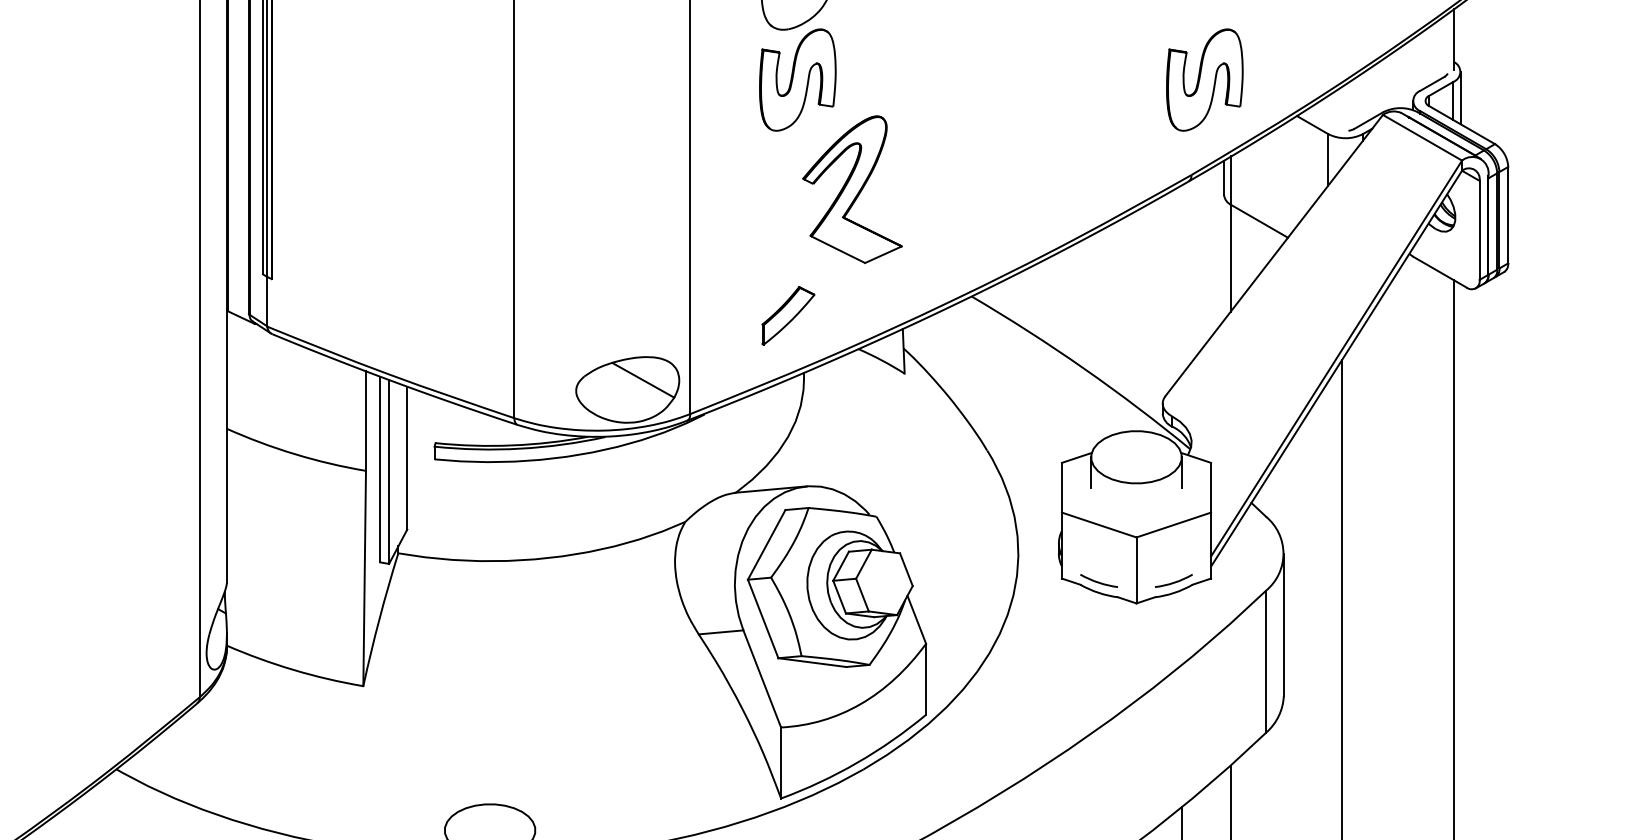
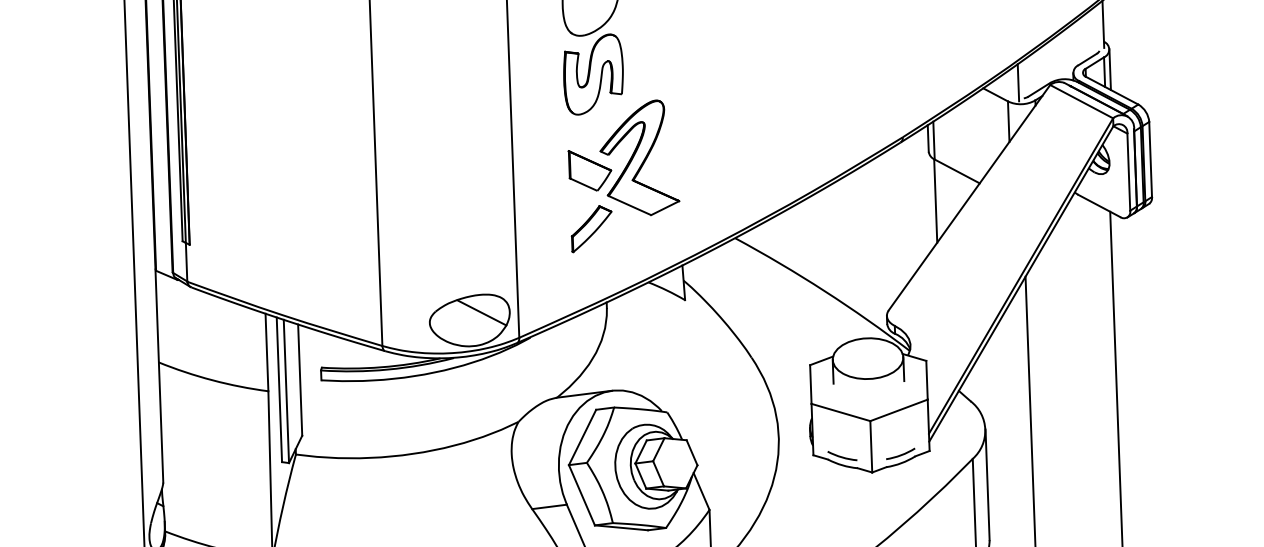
part: (1204, 79) -> (910, 62), removed
line: (1342, 110) -> (1018, 82), added
part: (788, 202) -> (589, 170), added
part: (788, 315) -> (591, 228), moved

